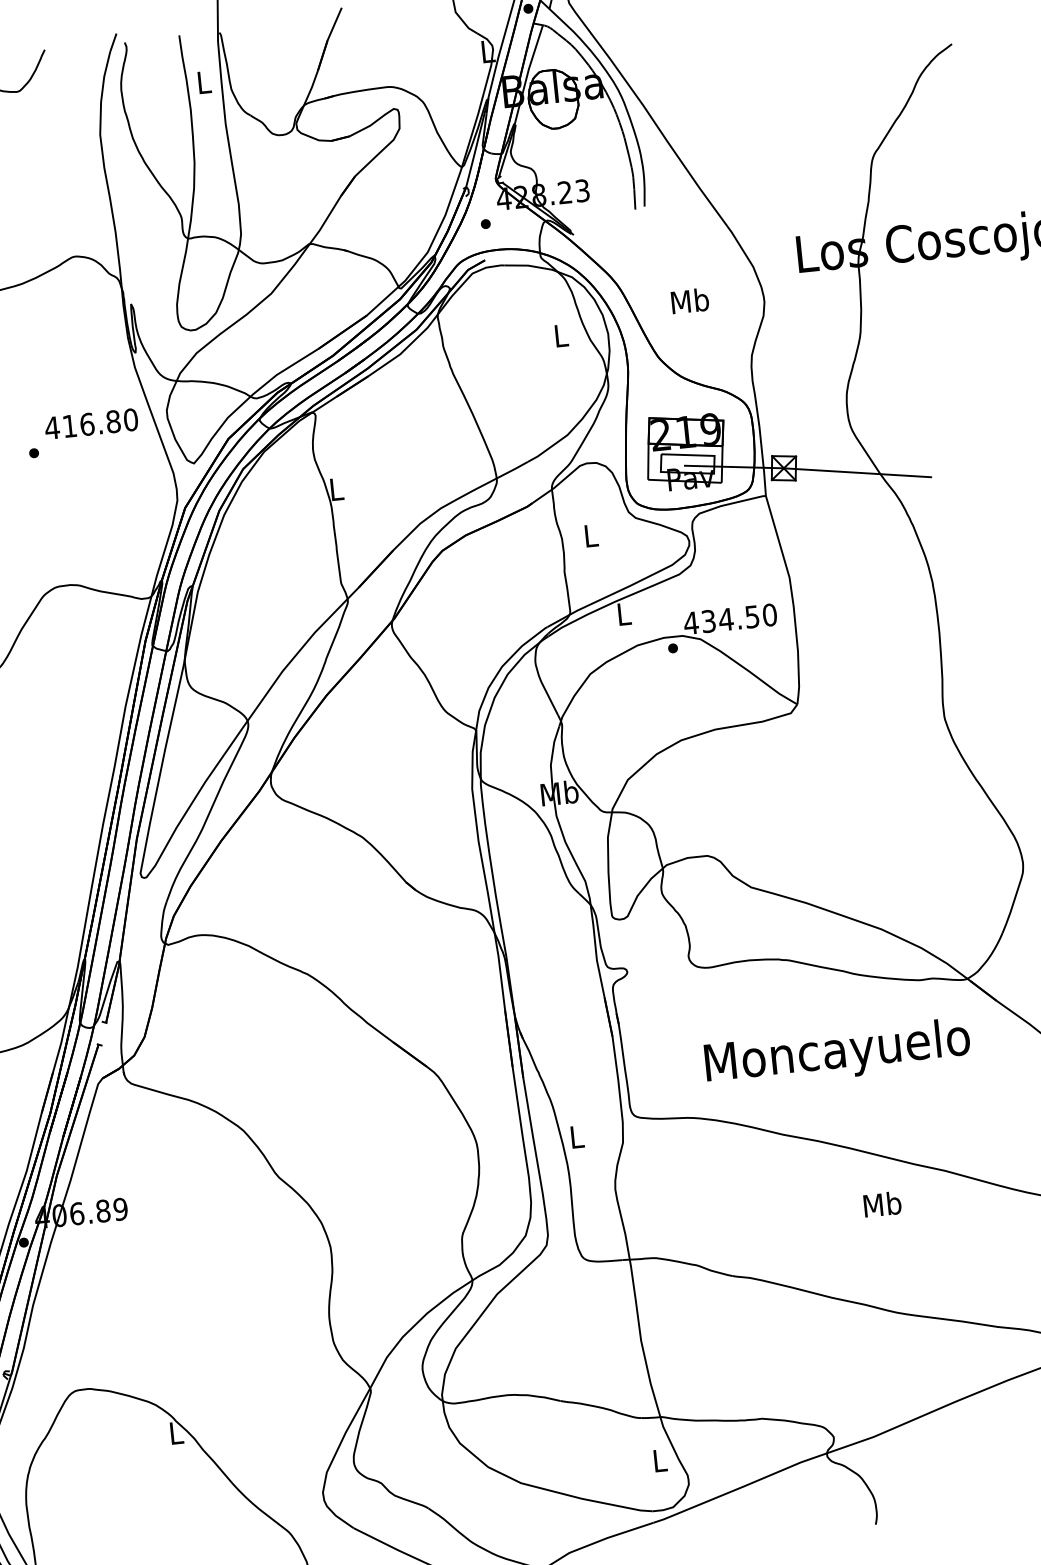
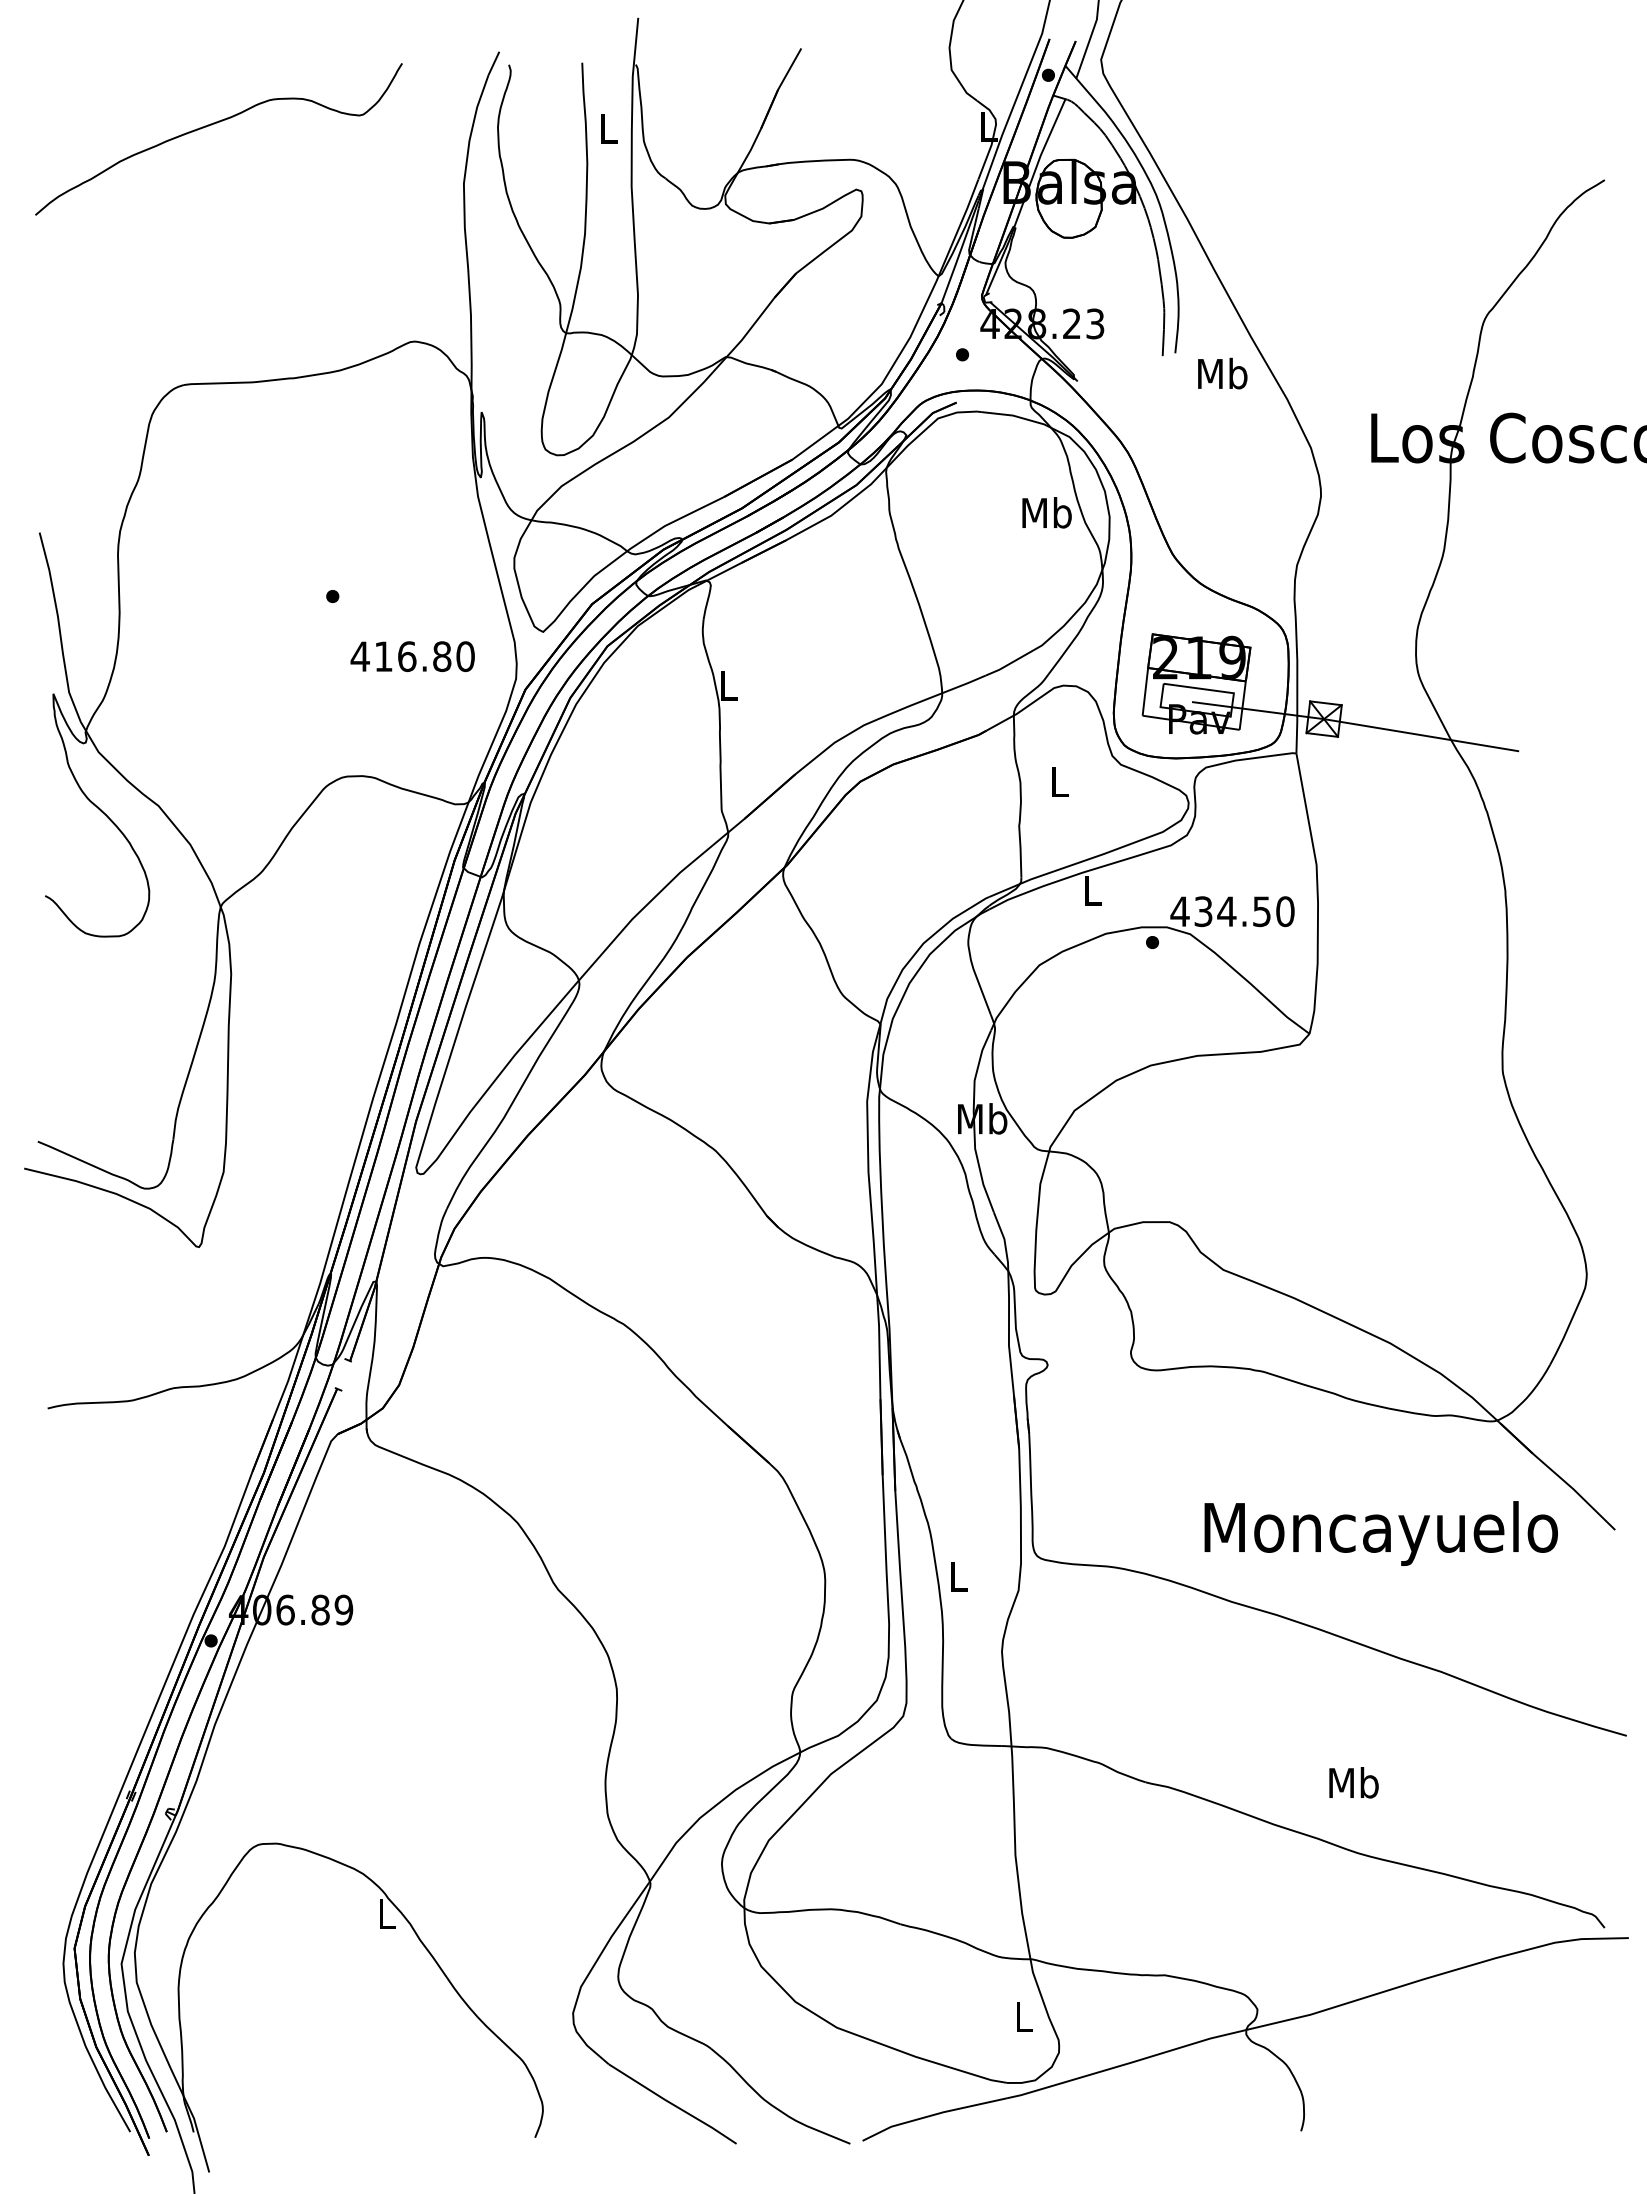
text: (689, 300) -> (1222, 373), moved
text: (560, 335) -> (1046, 512), L -> Mb
text: (91, 423) -> (412, 656), moved
text: (837, 1054) -> (1380, 1533), moved
text: (882, 1204) -> (1353, 1782), moved

